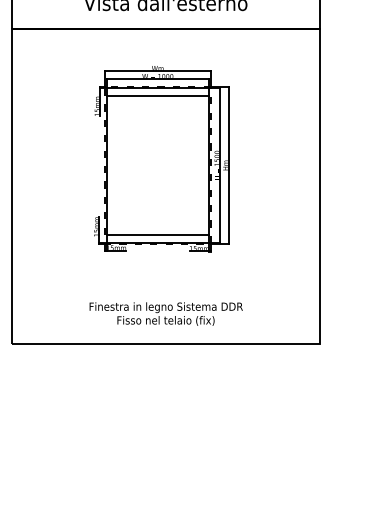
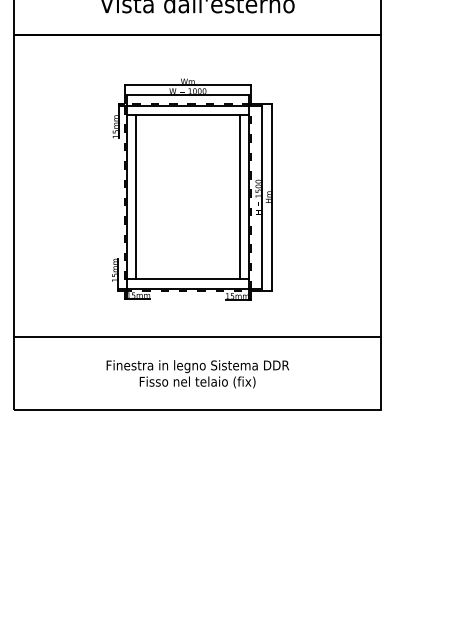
line: (114, 165) -> (136, 197), added
line: (201, 165) -> (239, 197), added
line: (165, 282) -> (197, 336), added

